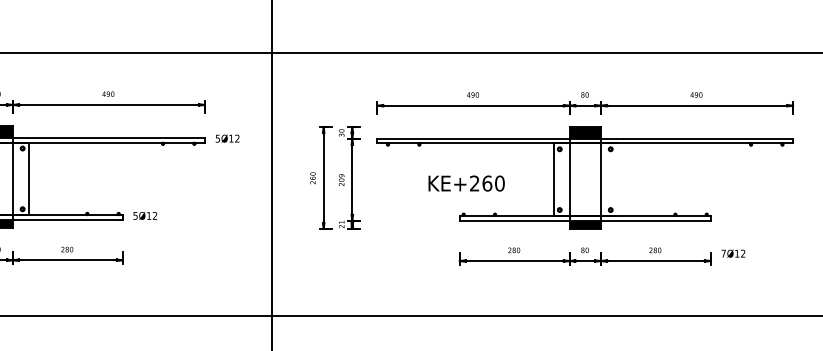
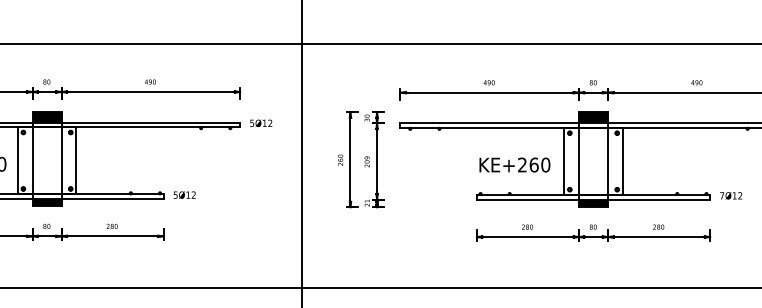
line: (616, 179) -> (622, 161), added
text: (466, 183) -> (514, 165), moved
text: (733, 253) -> (731, 195), moved

